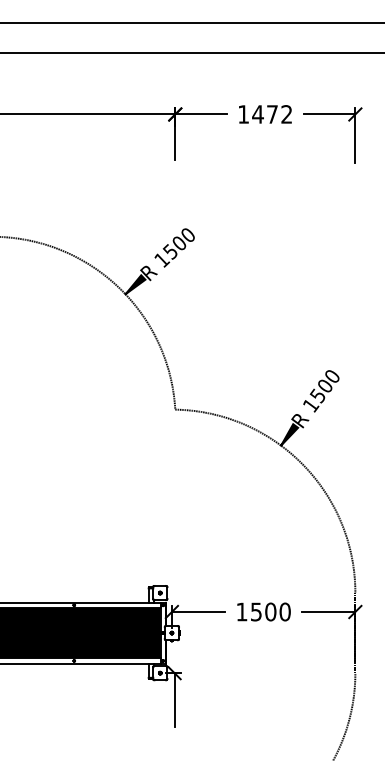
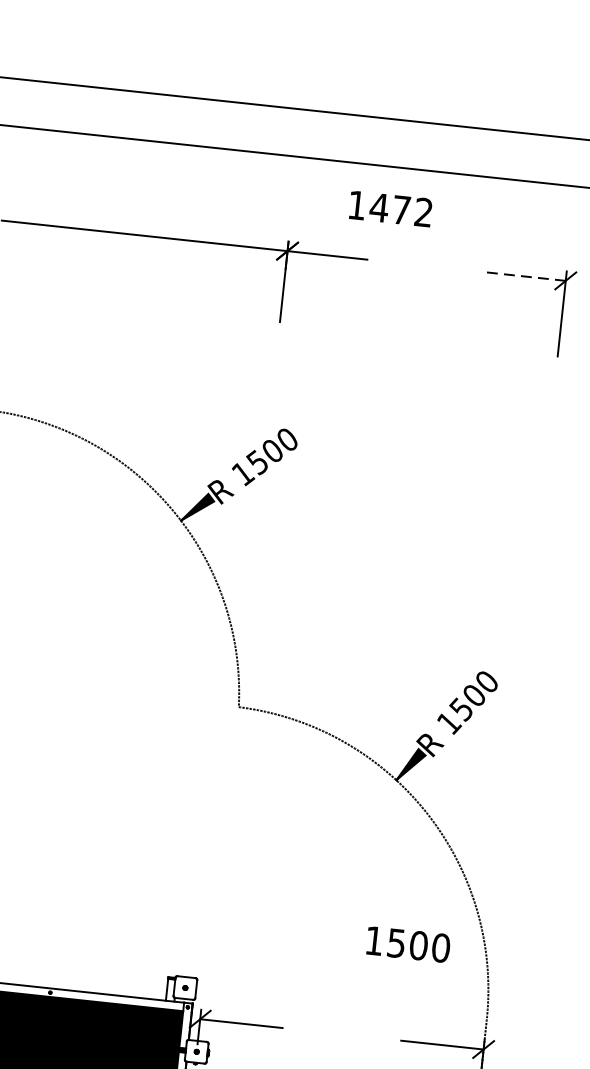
text: (265, 114) -> (390, 209), moved
line: (329, 114) -> (525, 276), solid -> dashed
text: (263, 611) -> (407, 943), moved

